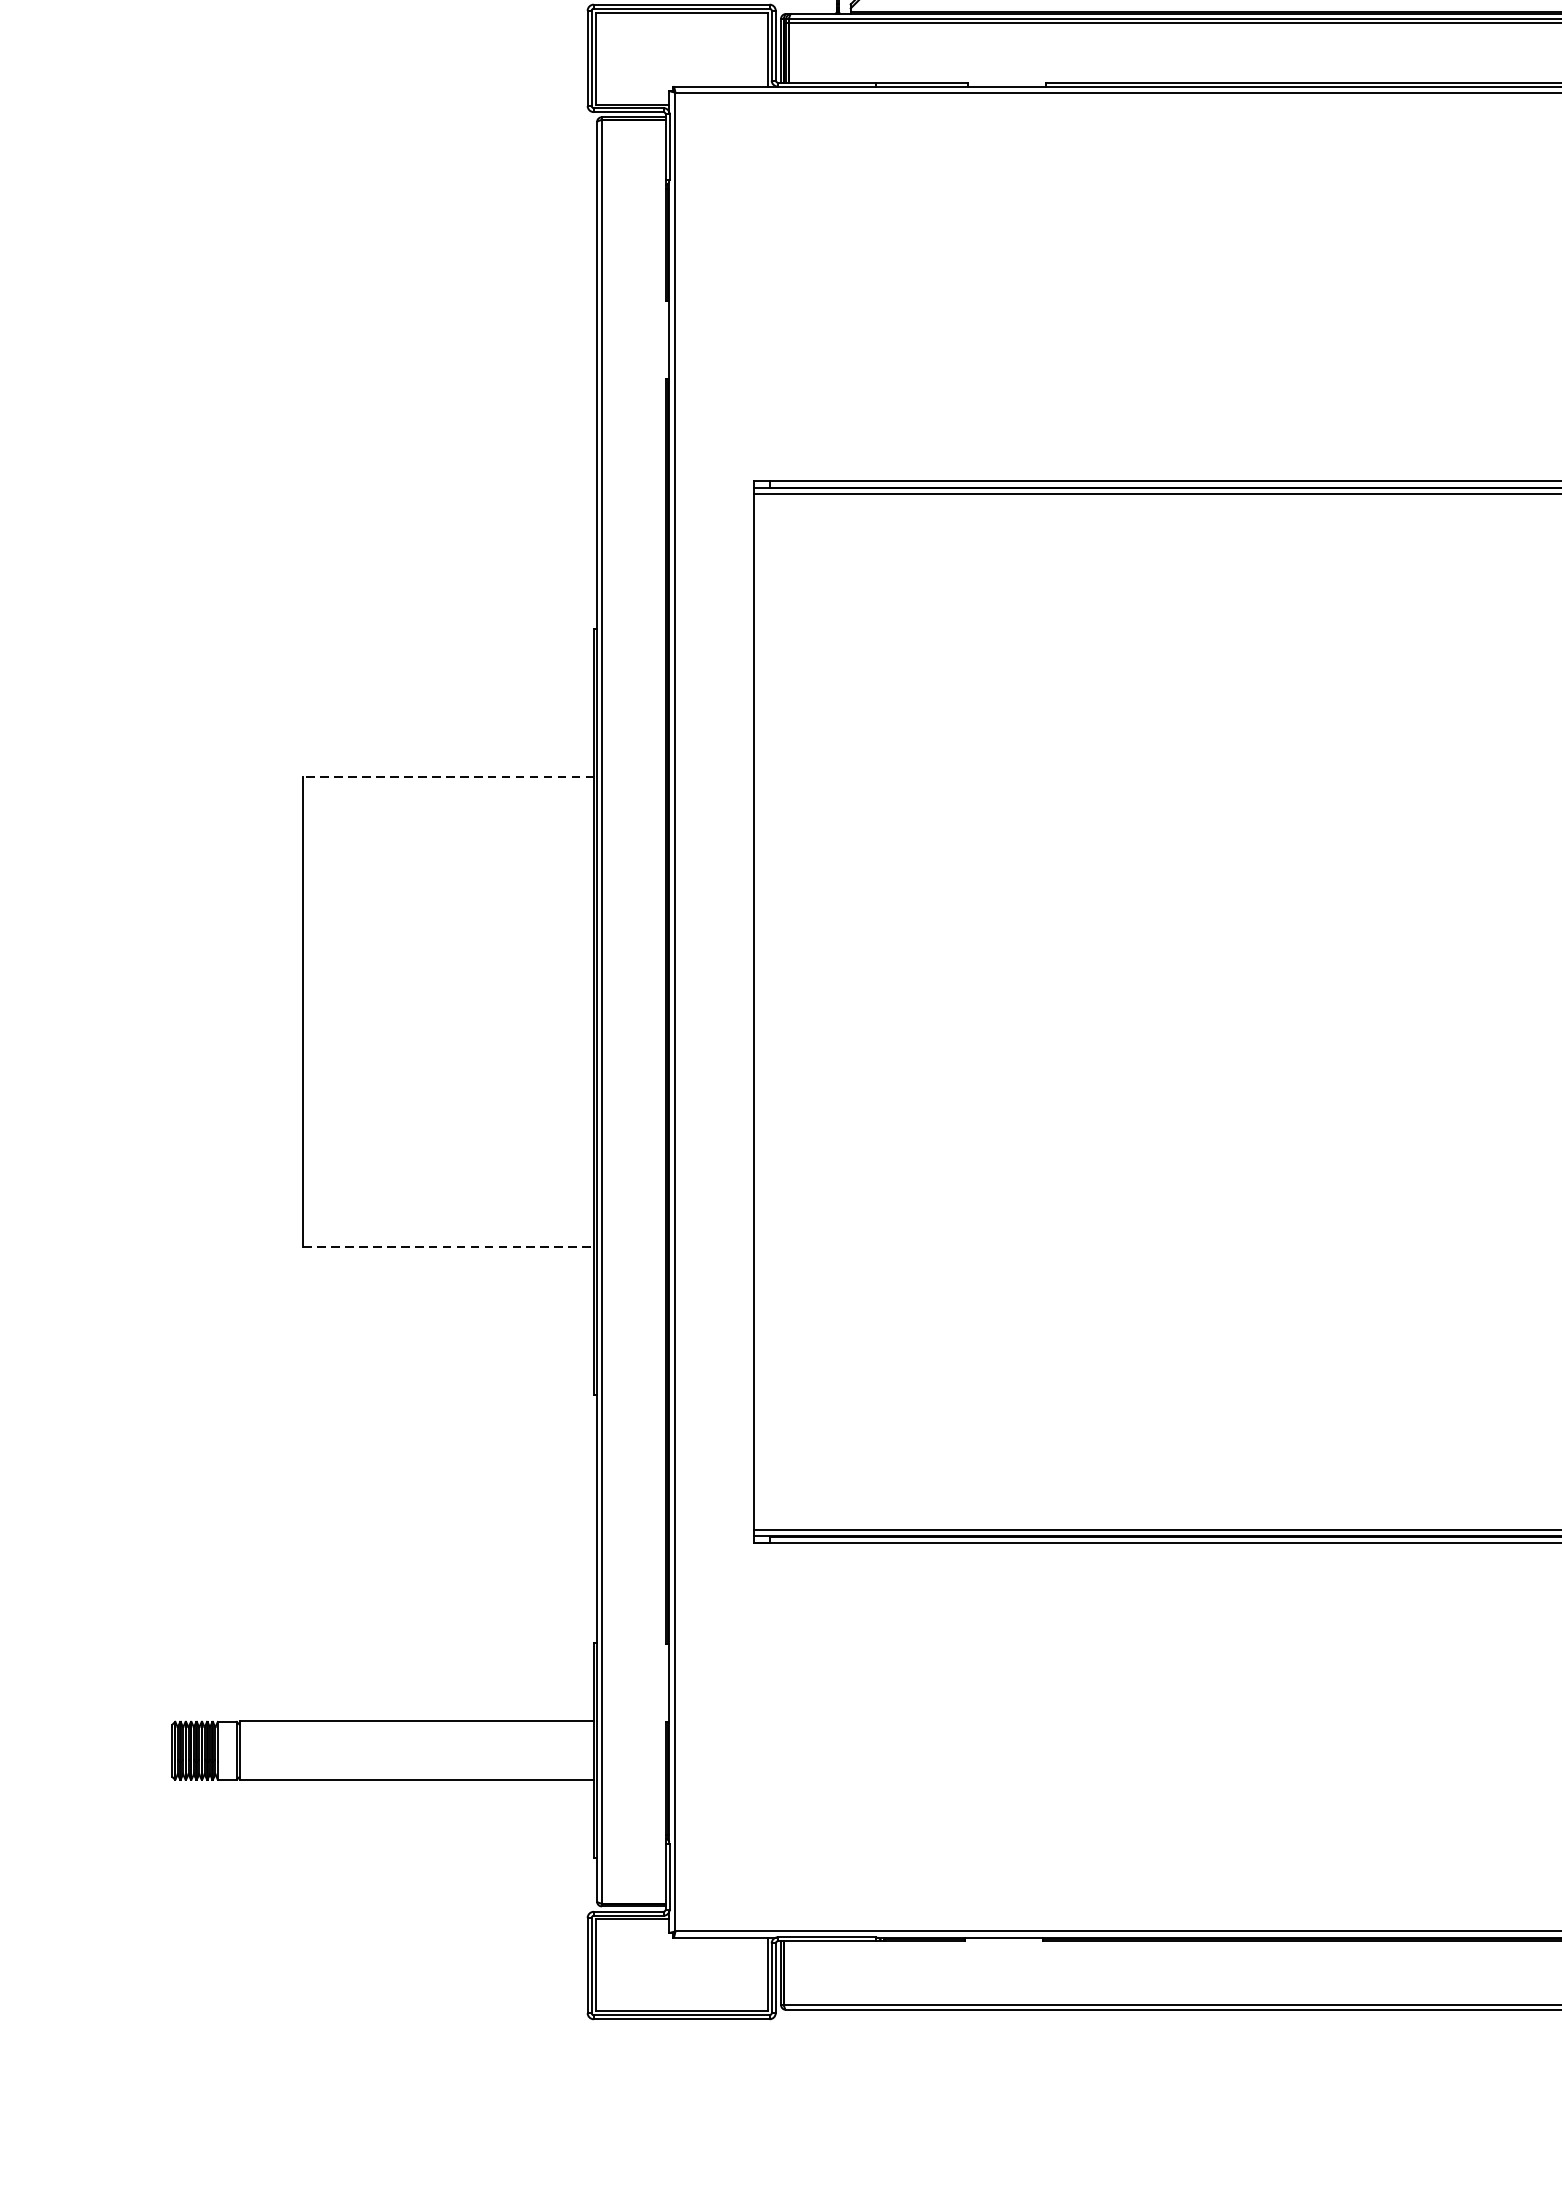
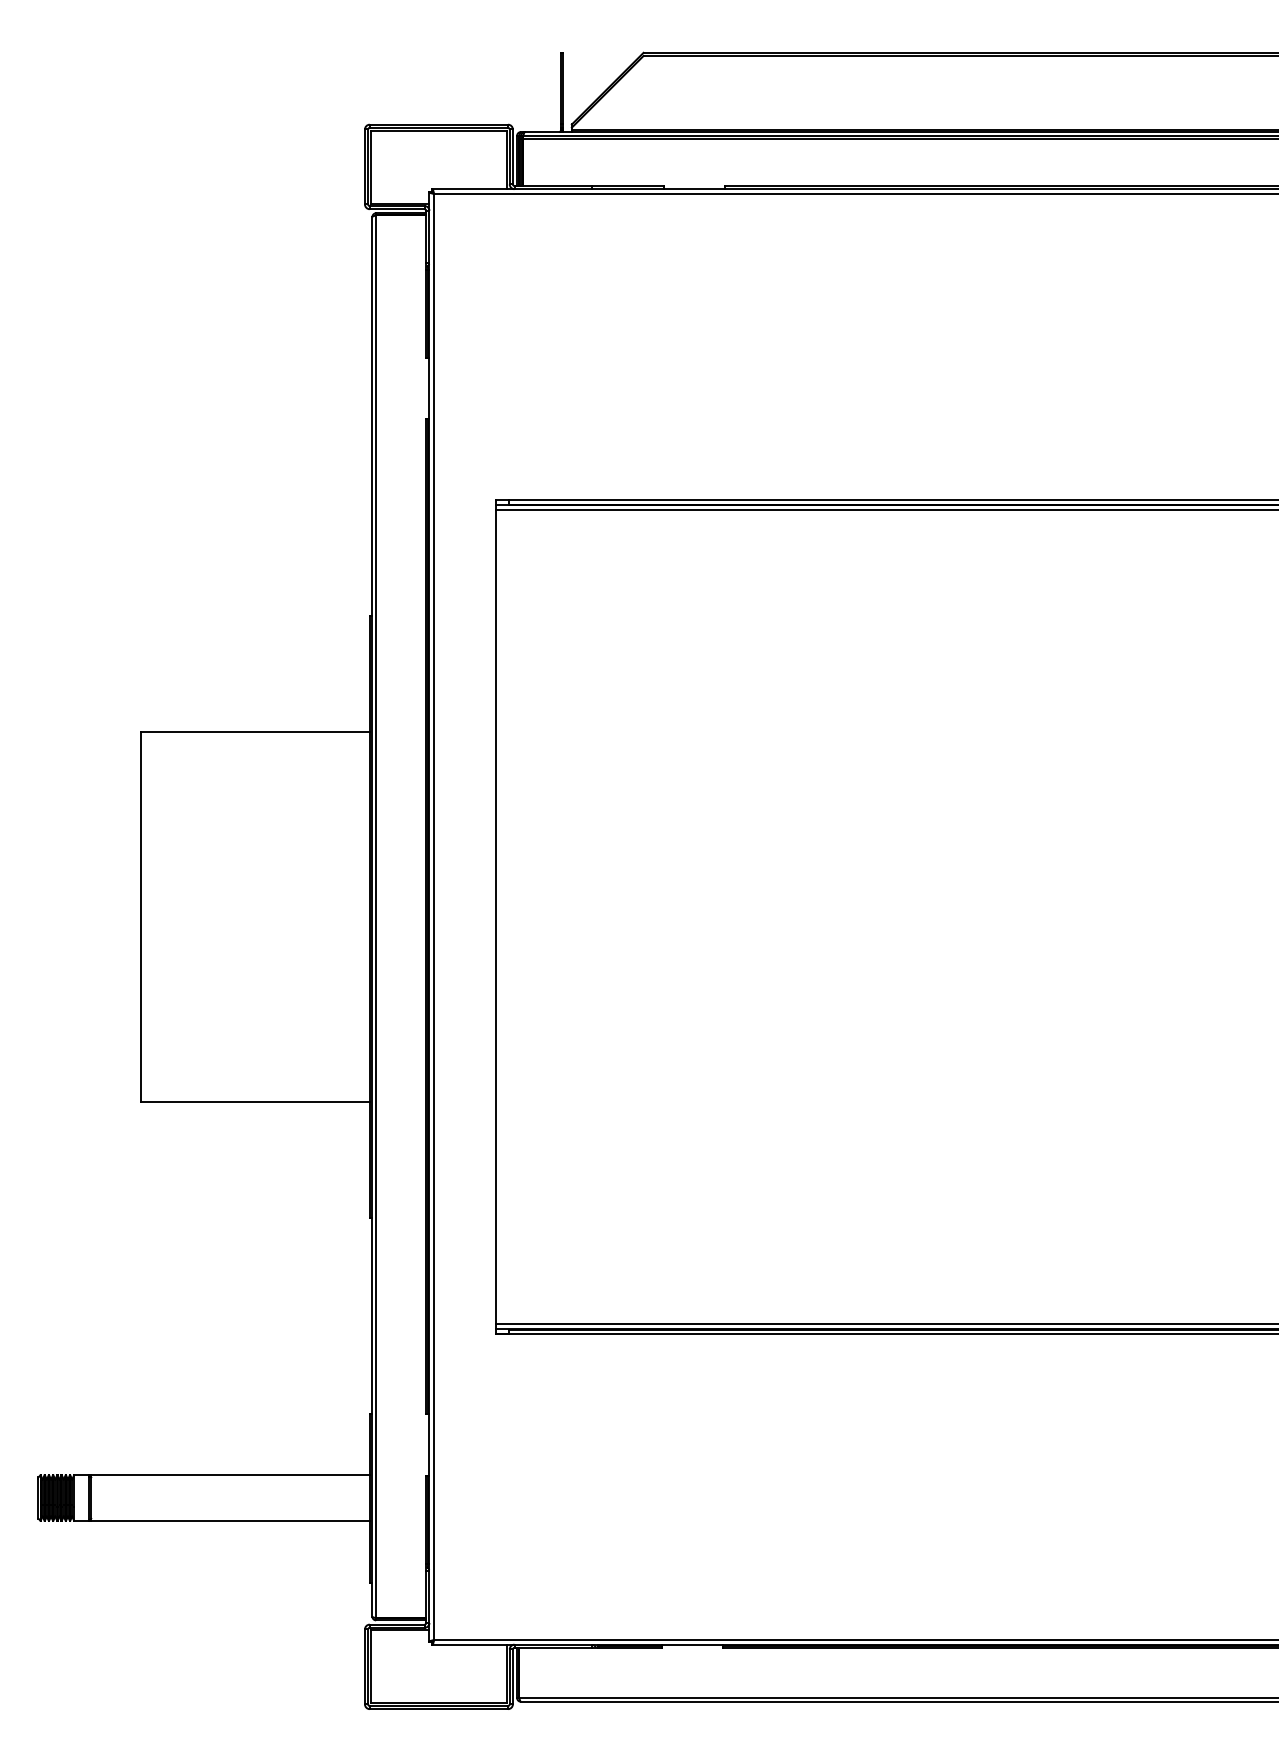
line: (448, 777) -> (255, 732), dashed -> solid
line: (448, 1246) -> (255, 1101), dashed -> solid

